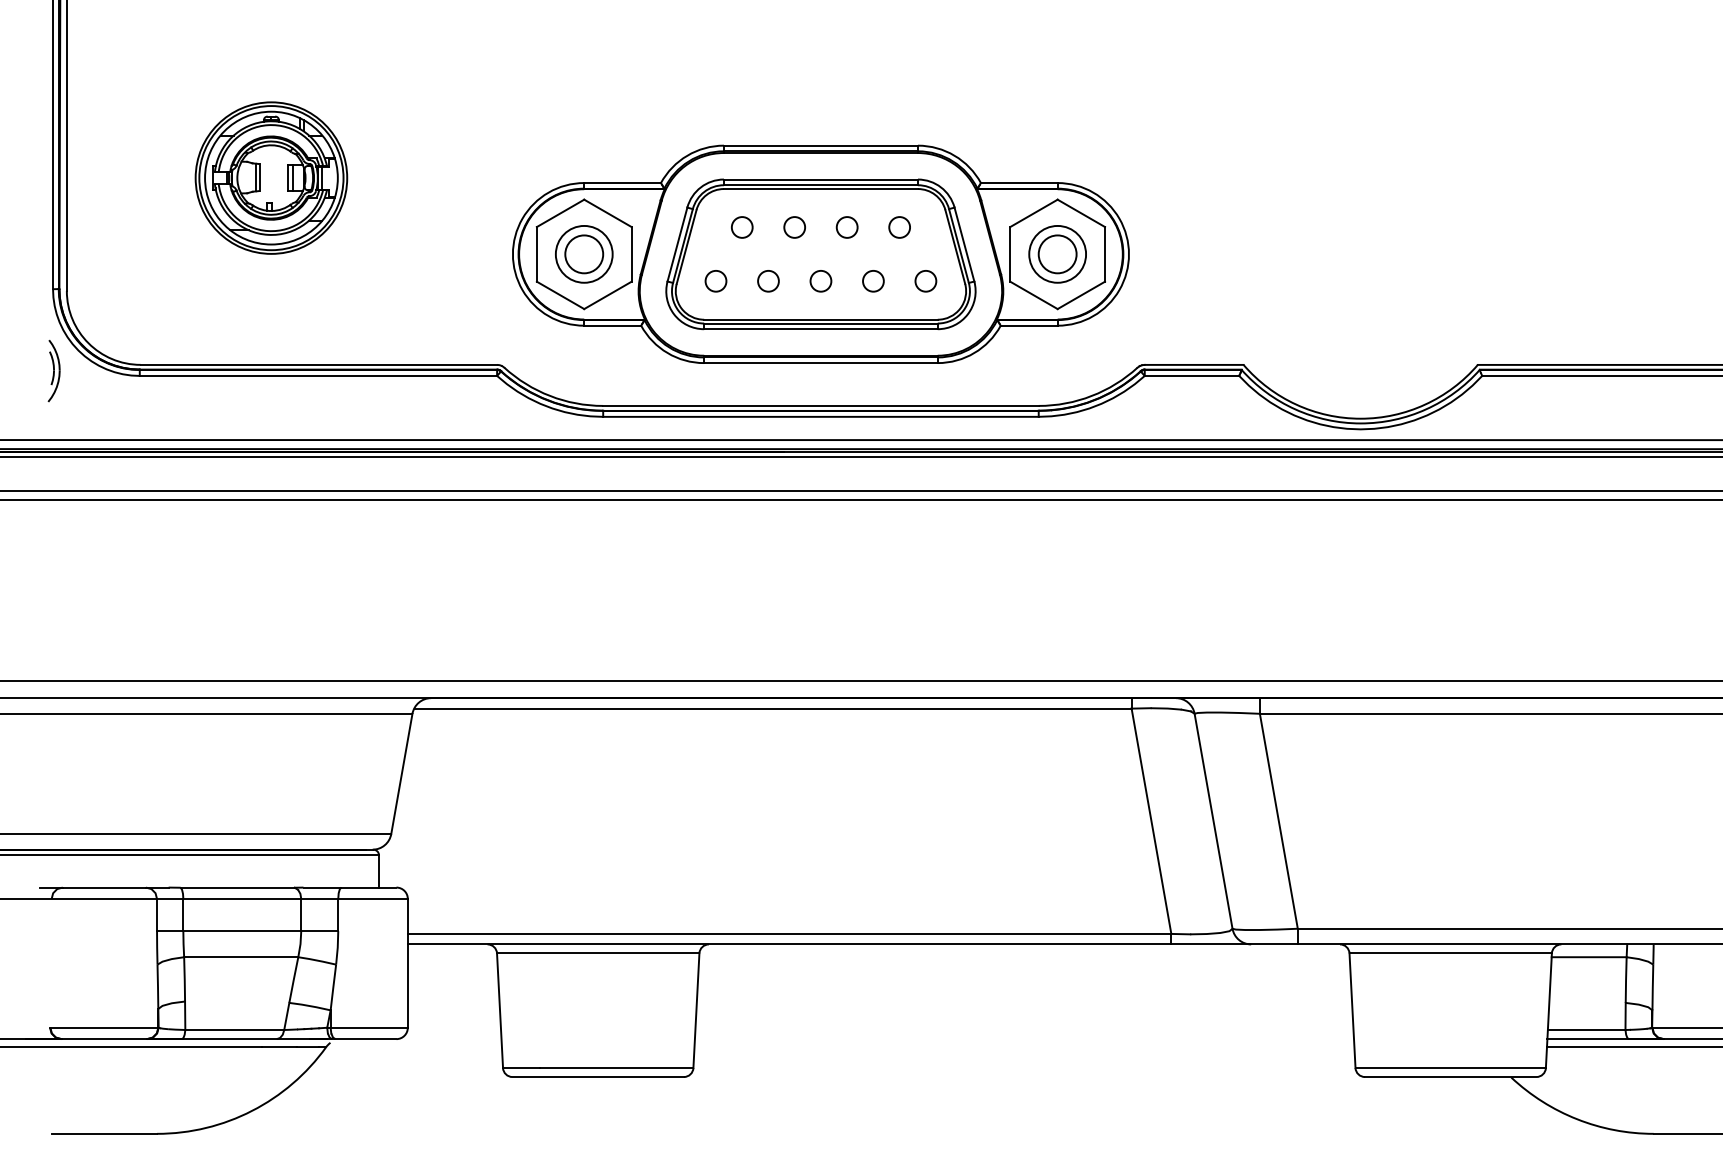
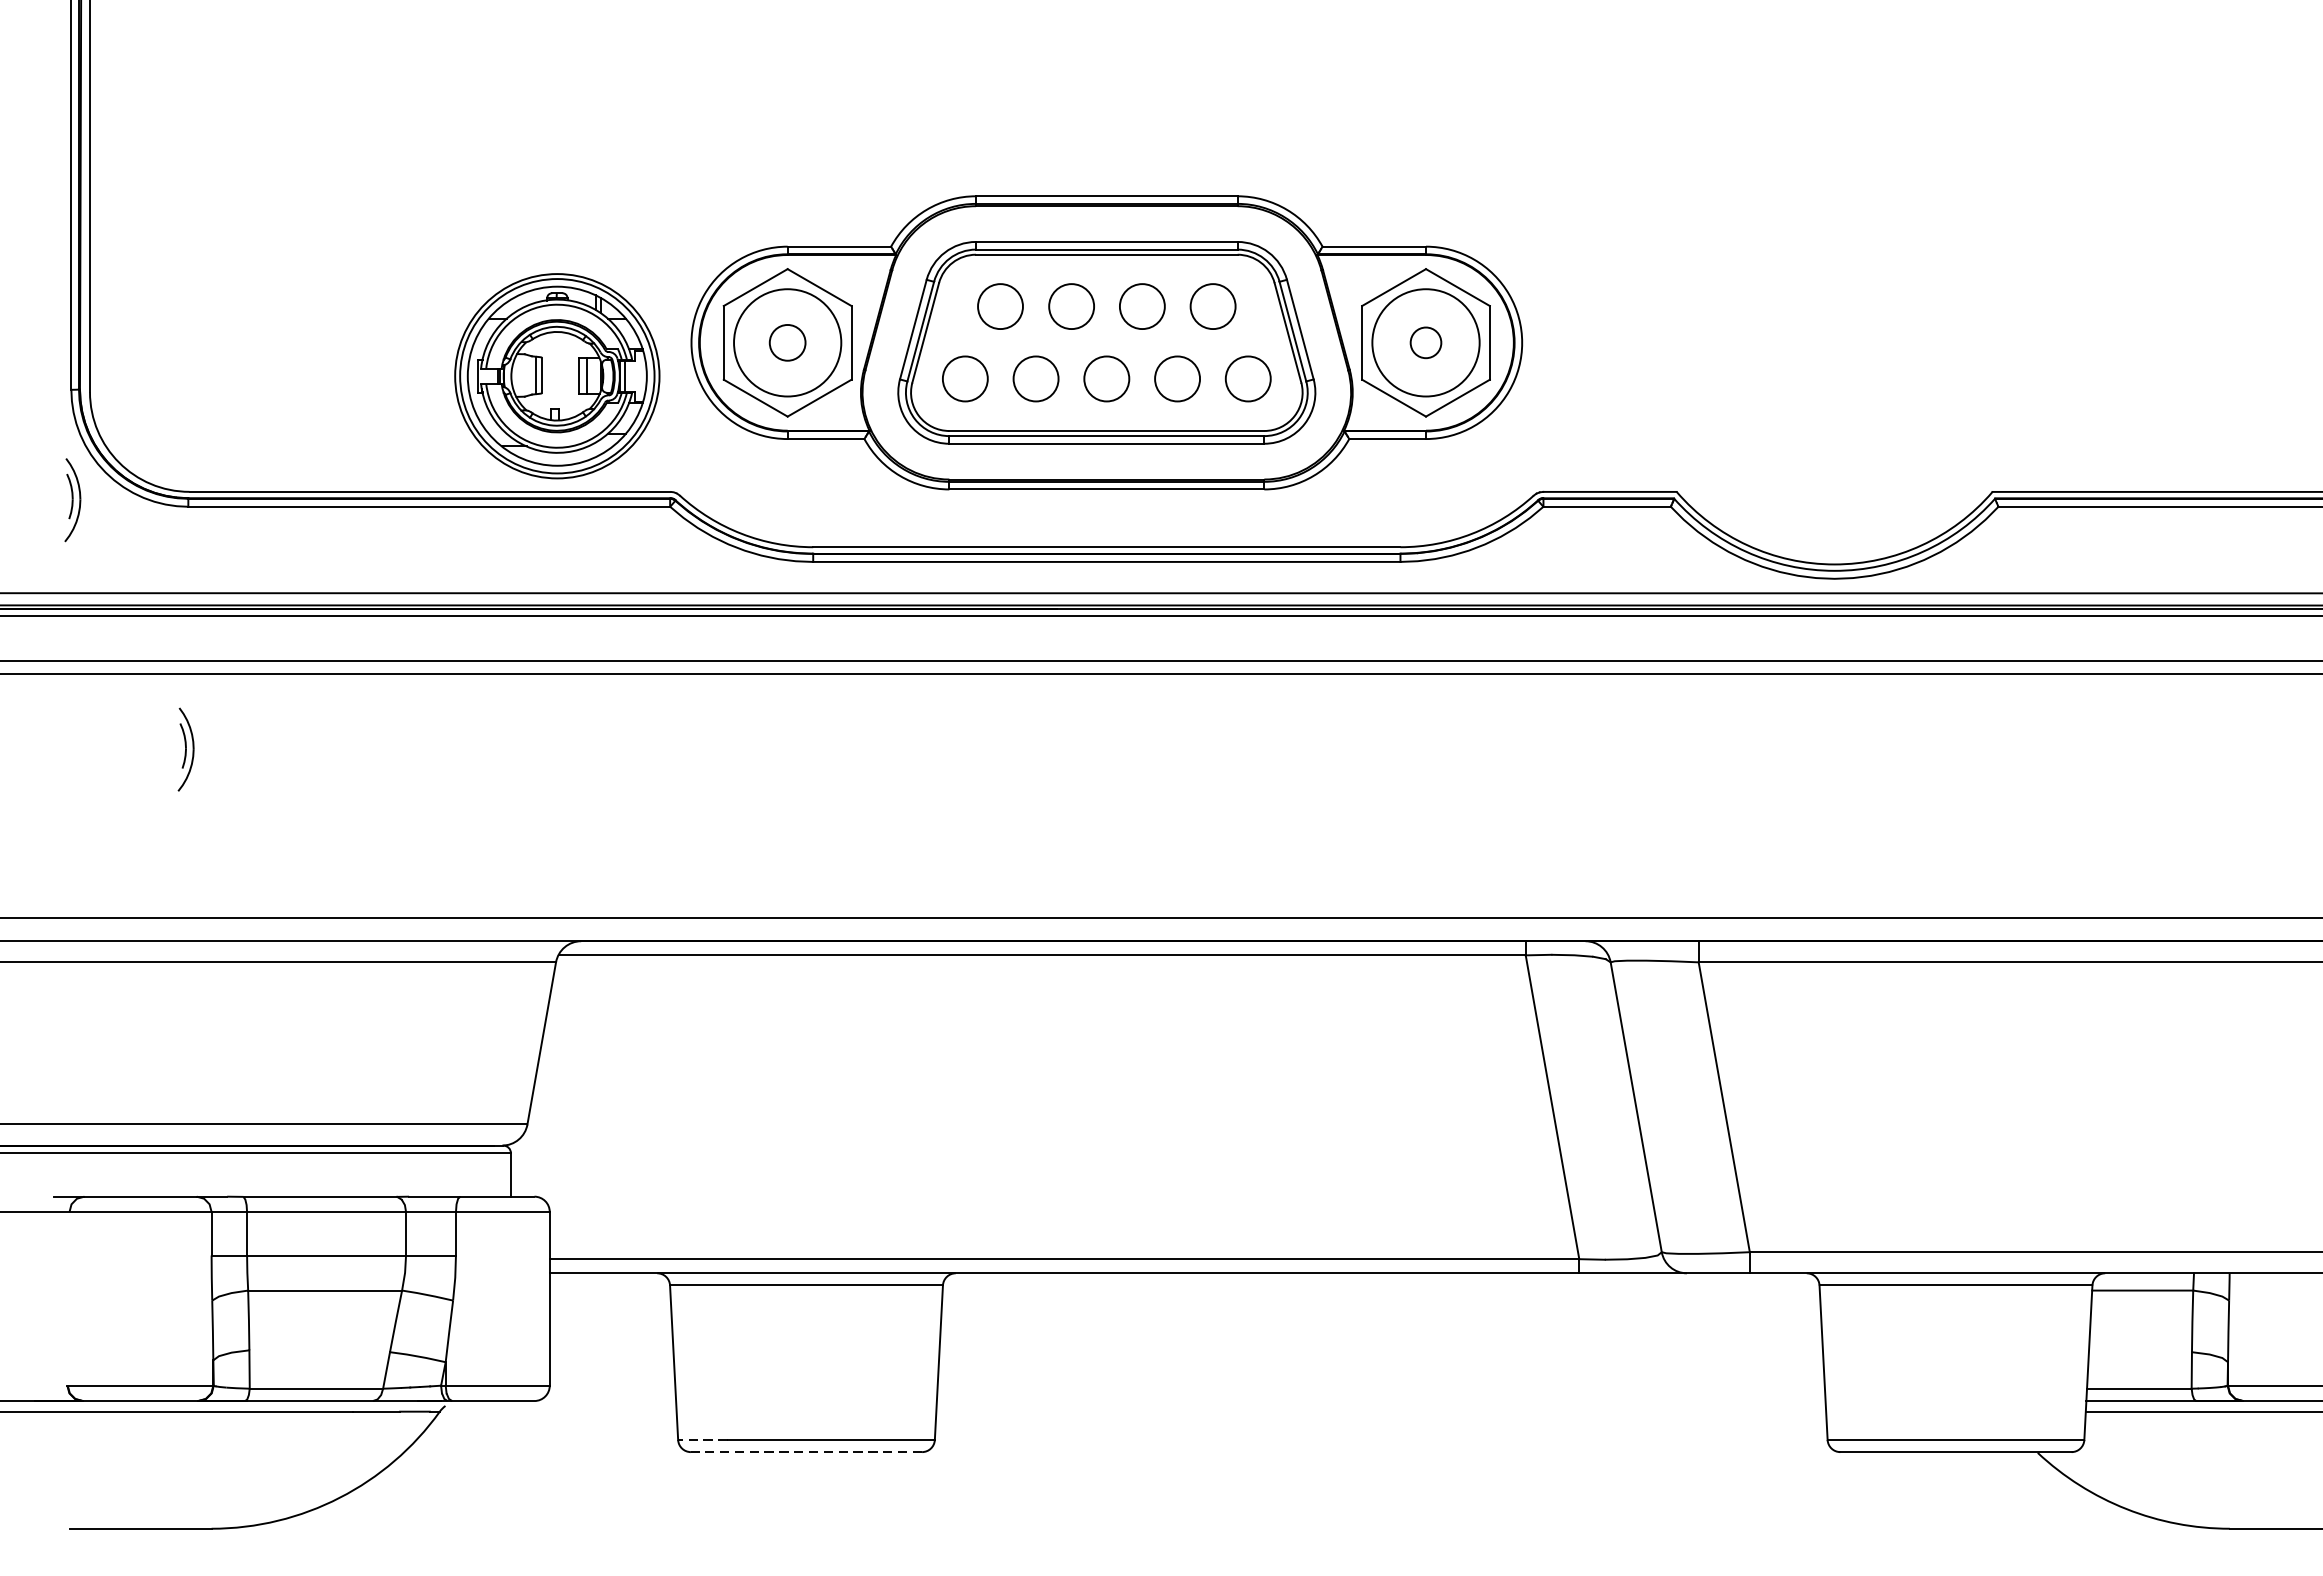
part: (271, 177) -> (557, 375), moved
circle: (742, 227) -> (1001, 306), size x1.6
circle: (794, 227) -> (1071, 306), size x1.6
circle: (846, 227) -> (1141, 306), size x1.6
circle: (899, 227) -> (1212, 306), size x1.6
circle: (583, 253) -> (786, 341), size x1.4
circle: (1057, 253) -> (1425, 341), size x1.4
circle: (584, 254) -> (787, 343), size x0.7
circle: (1057, 254) -> (1425, 343), size x0.6
circle: (715, 281) -> (964, 379), size x1.6
circle: (768, 281) -> (1036, 379), size x1.6
circle: (820, 281) -> (1106, 379), size x1.6
circle: (873, 281) -> (1177, 379), size x1.6
circle: (925, 281) -> (1247, 379), size x1.6
part: (137, 556) -> (185, 750), added
line: (520, 1068) -> (701, 1440), solid -> dashed
line: (598, 1077) -> (806, 1452), solid -> dashed

